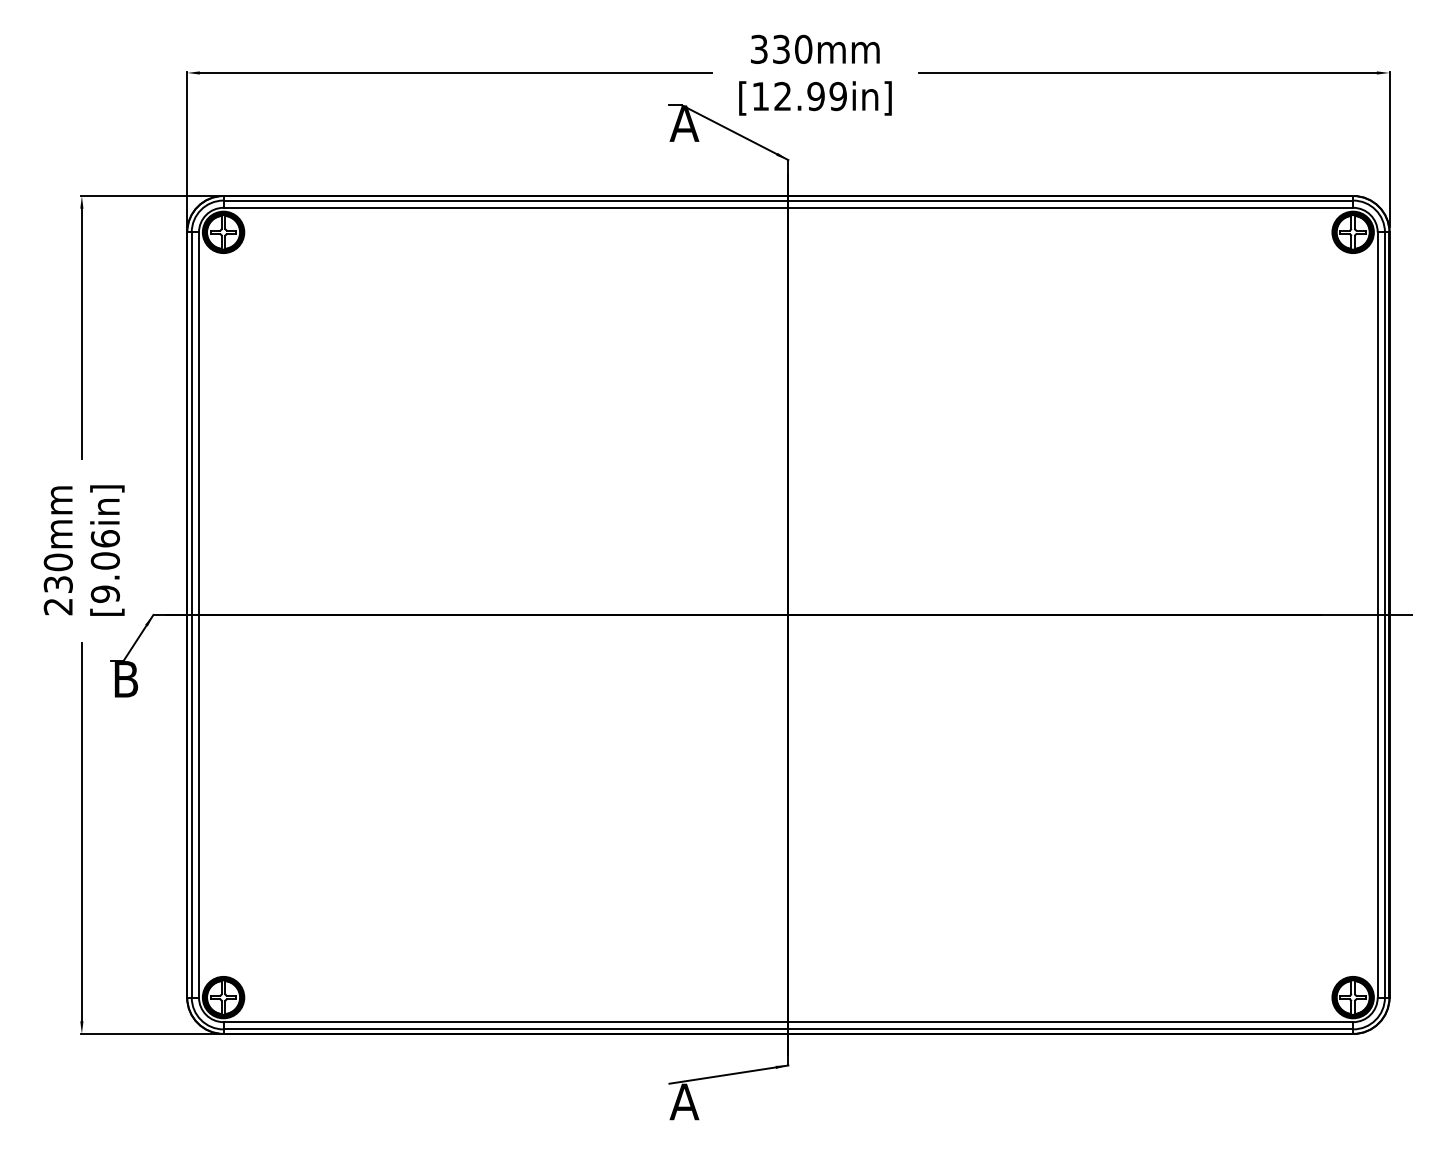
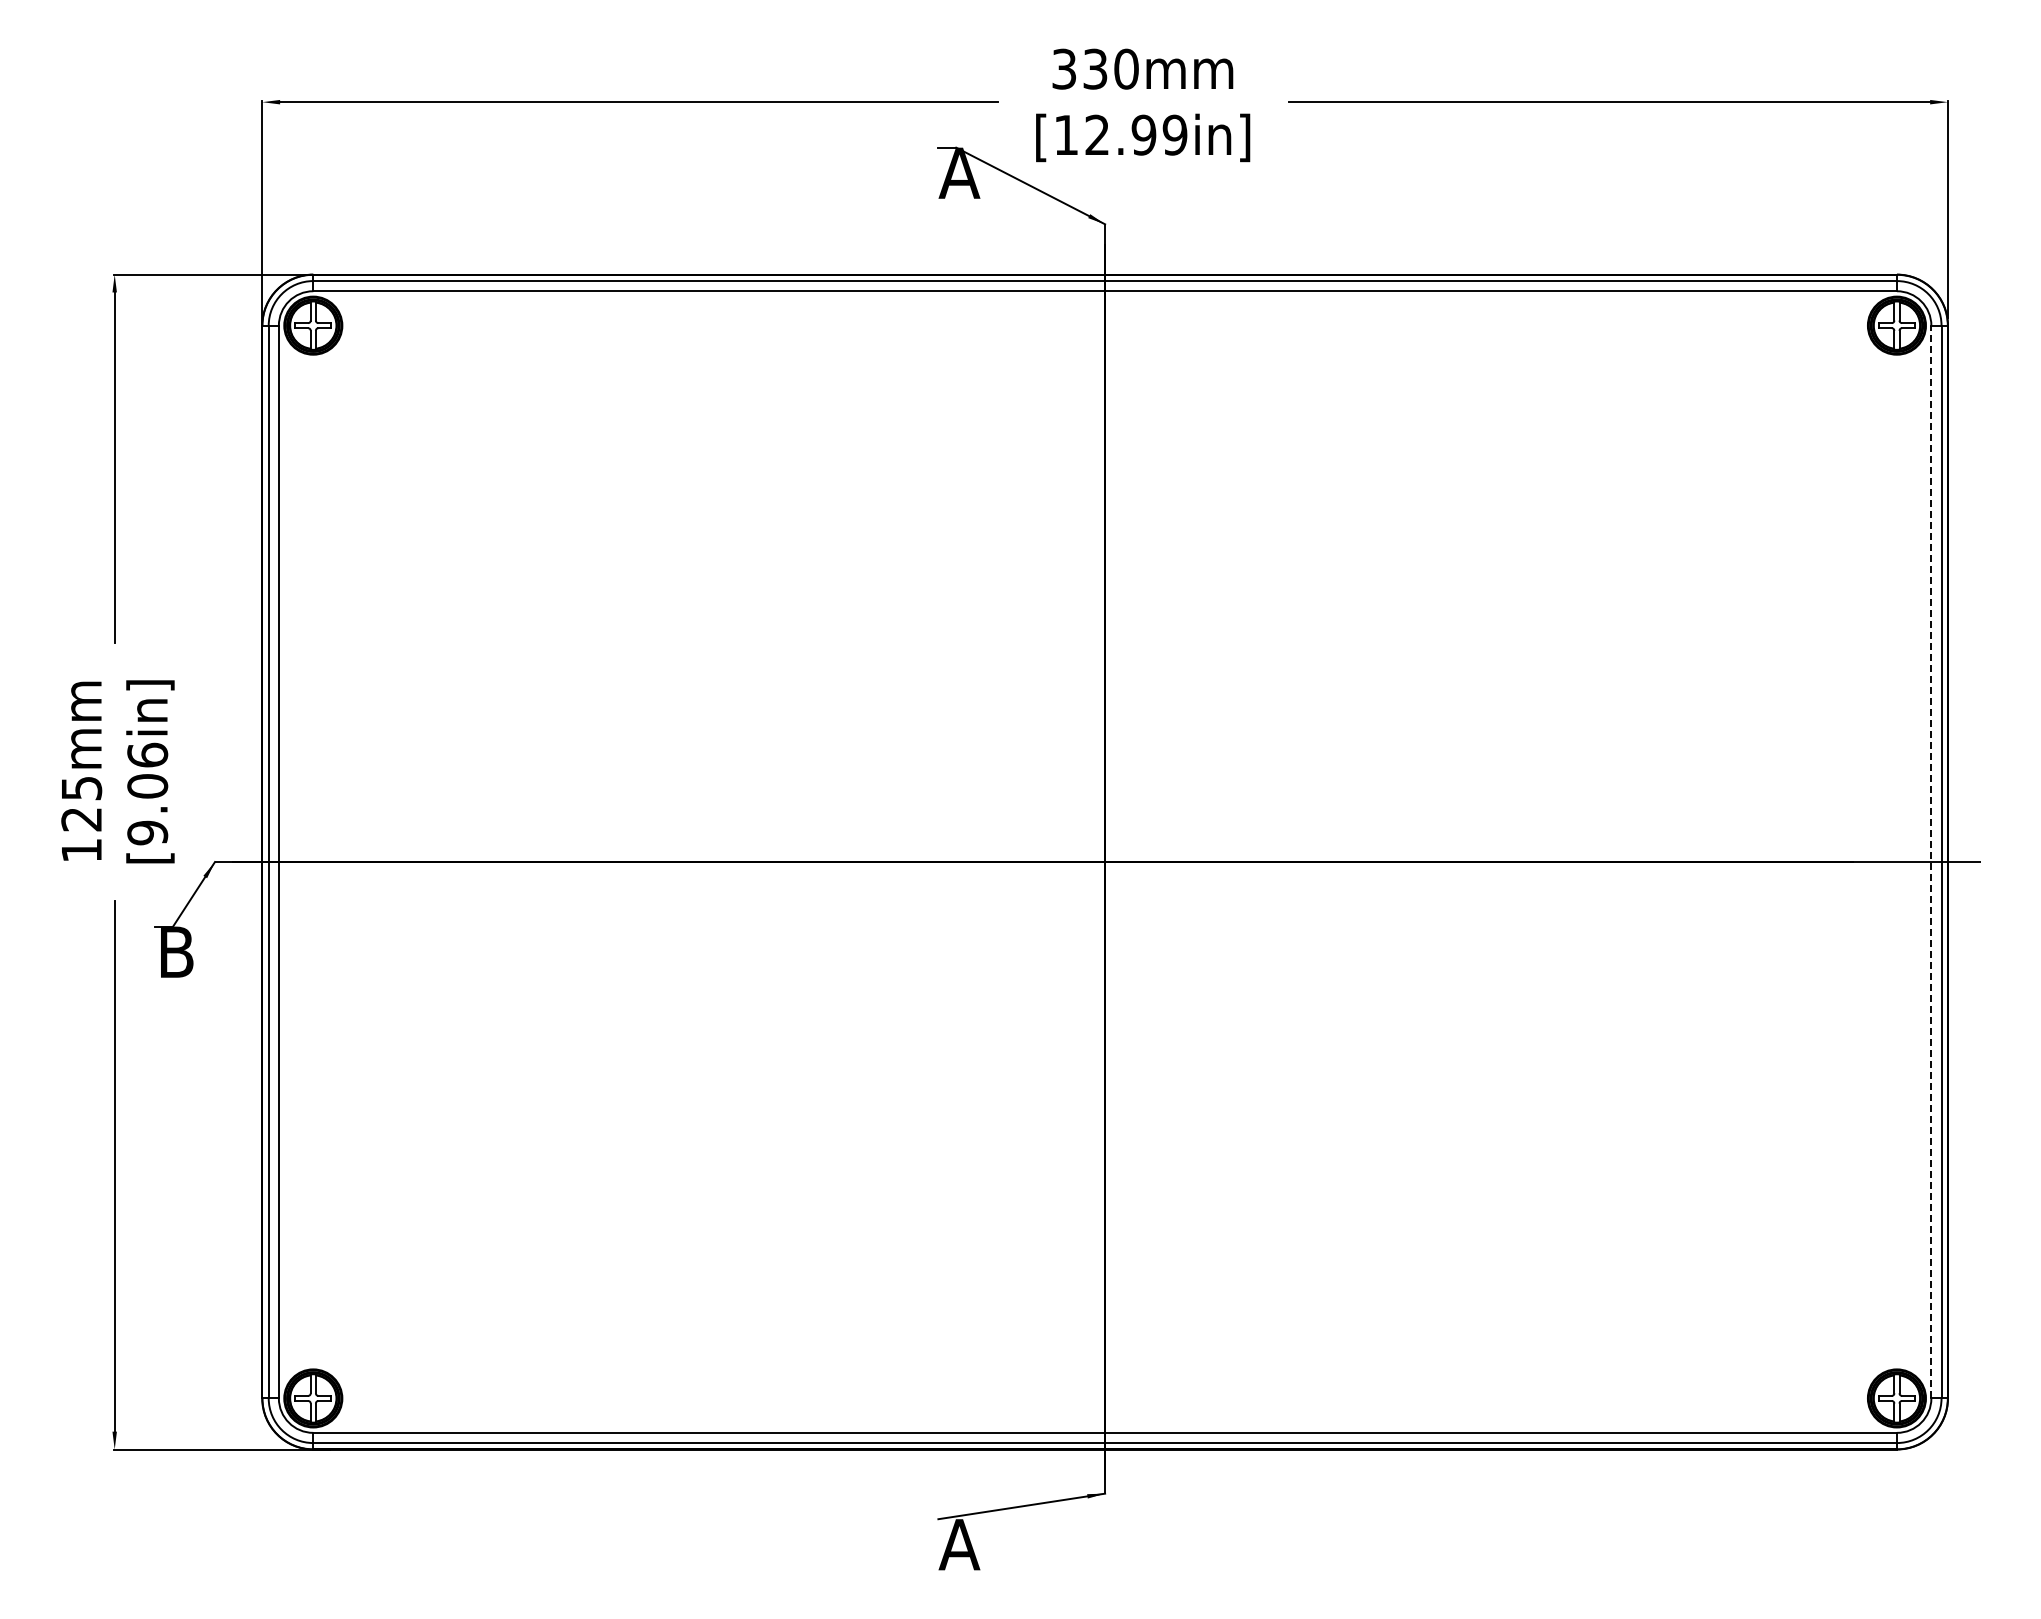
text: (58, 584) -> (81, 819), 230mm -> 125mm
line: (1377, 614) -> (1931, 861), solid -> dashed

